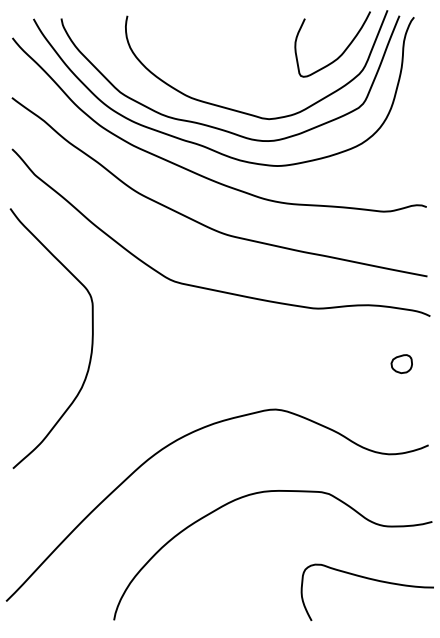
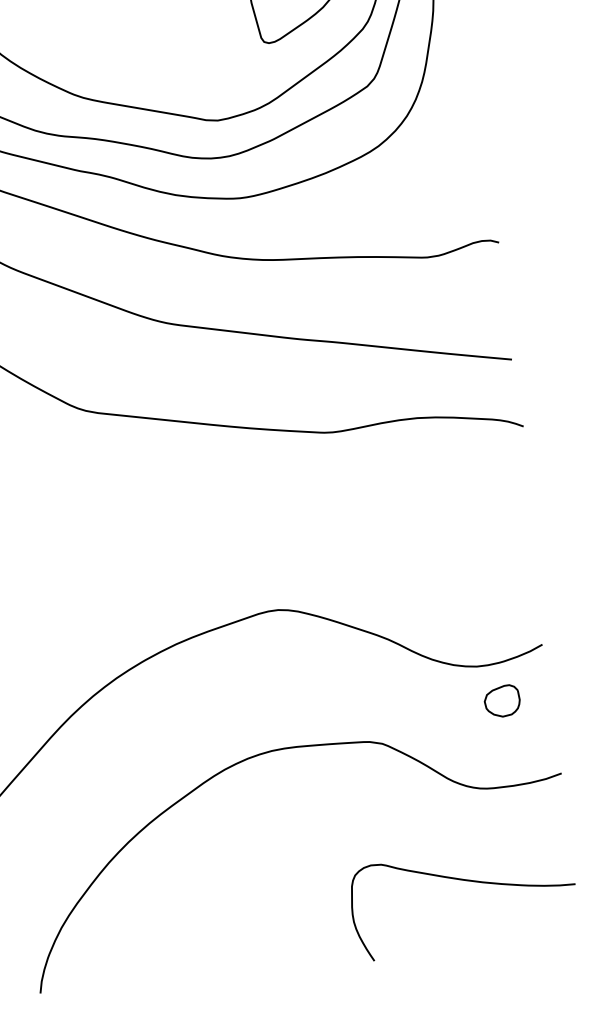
part: (401, 364) -> (501, 701), moved

